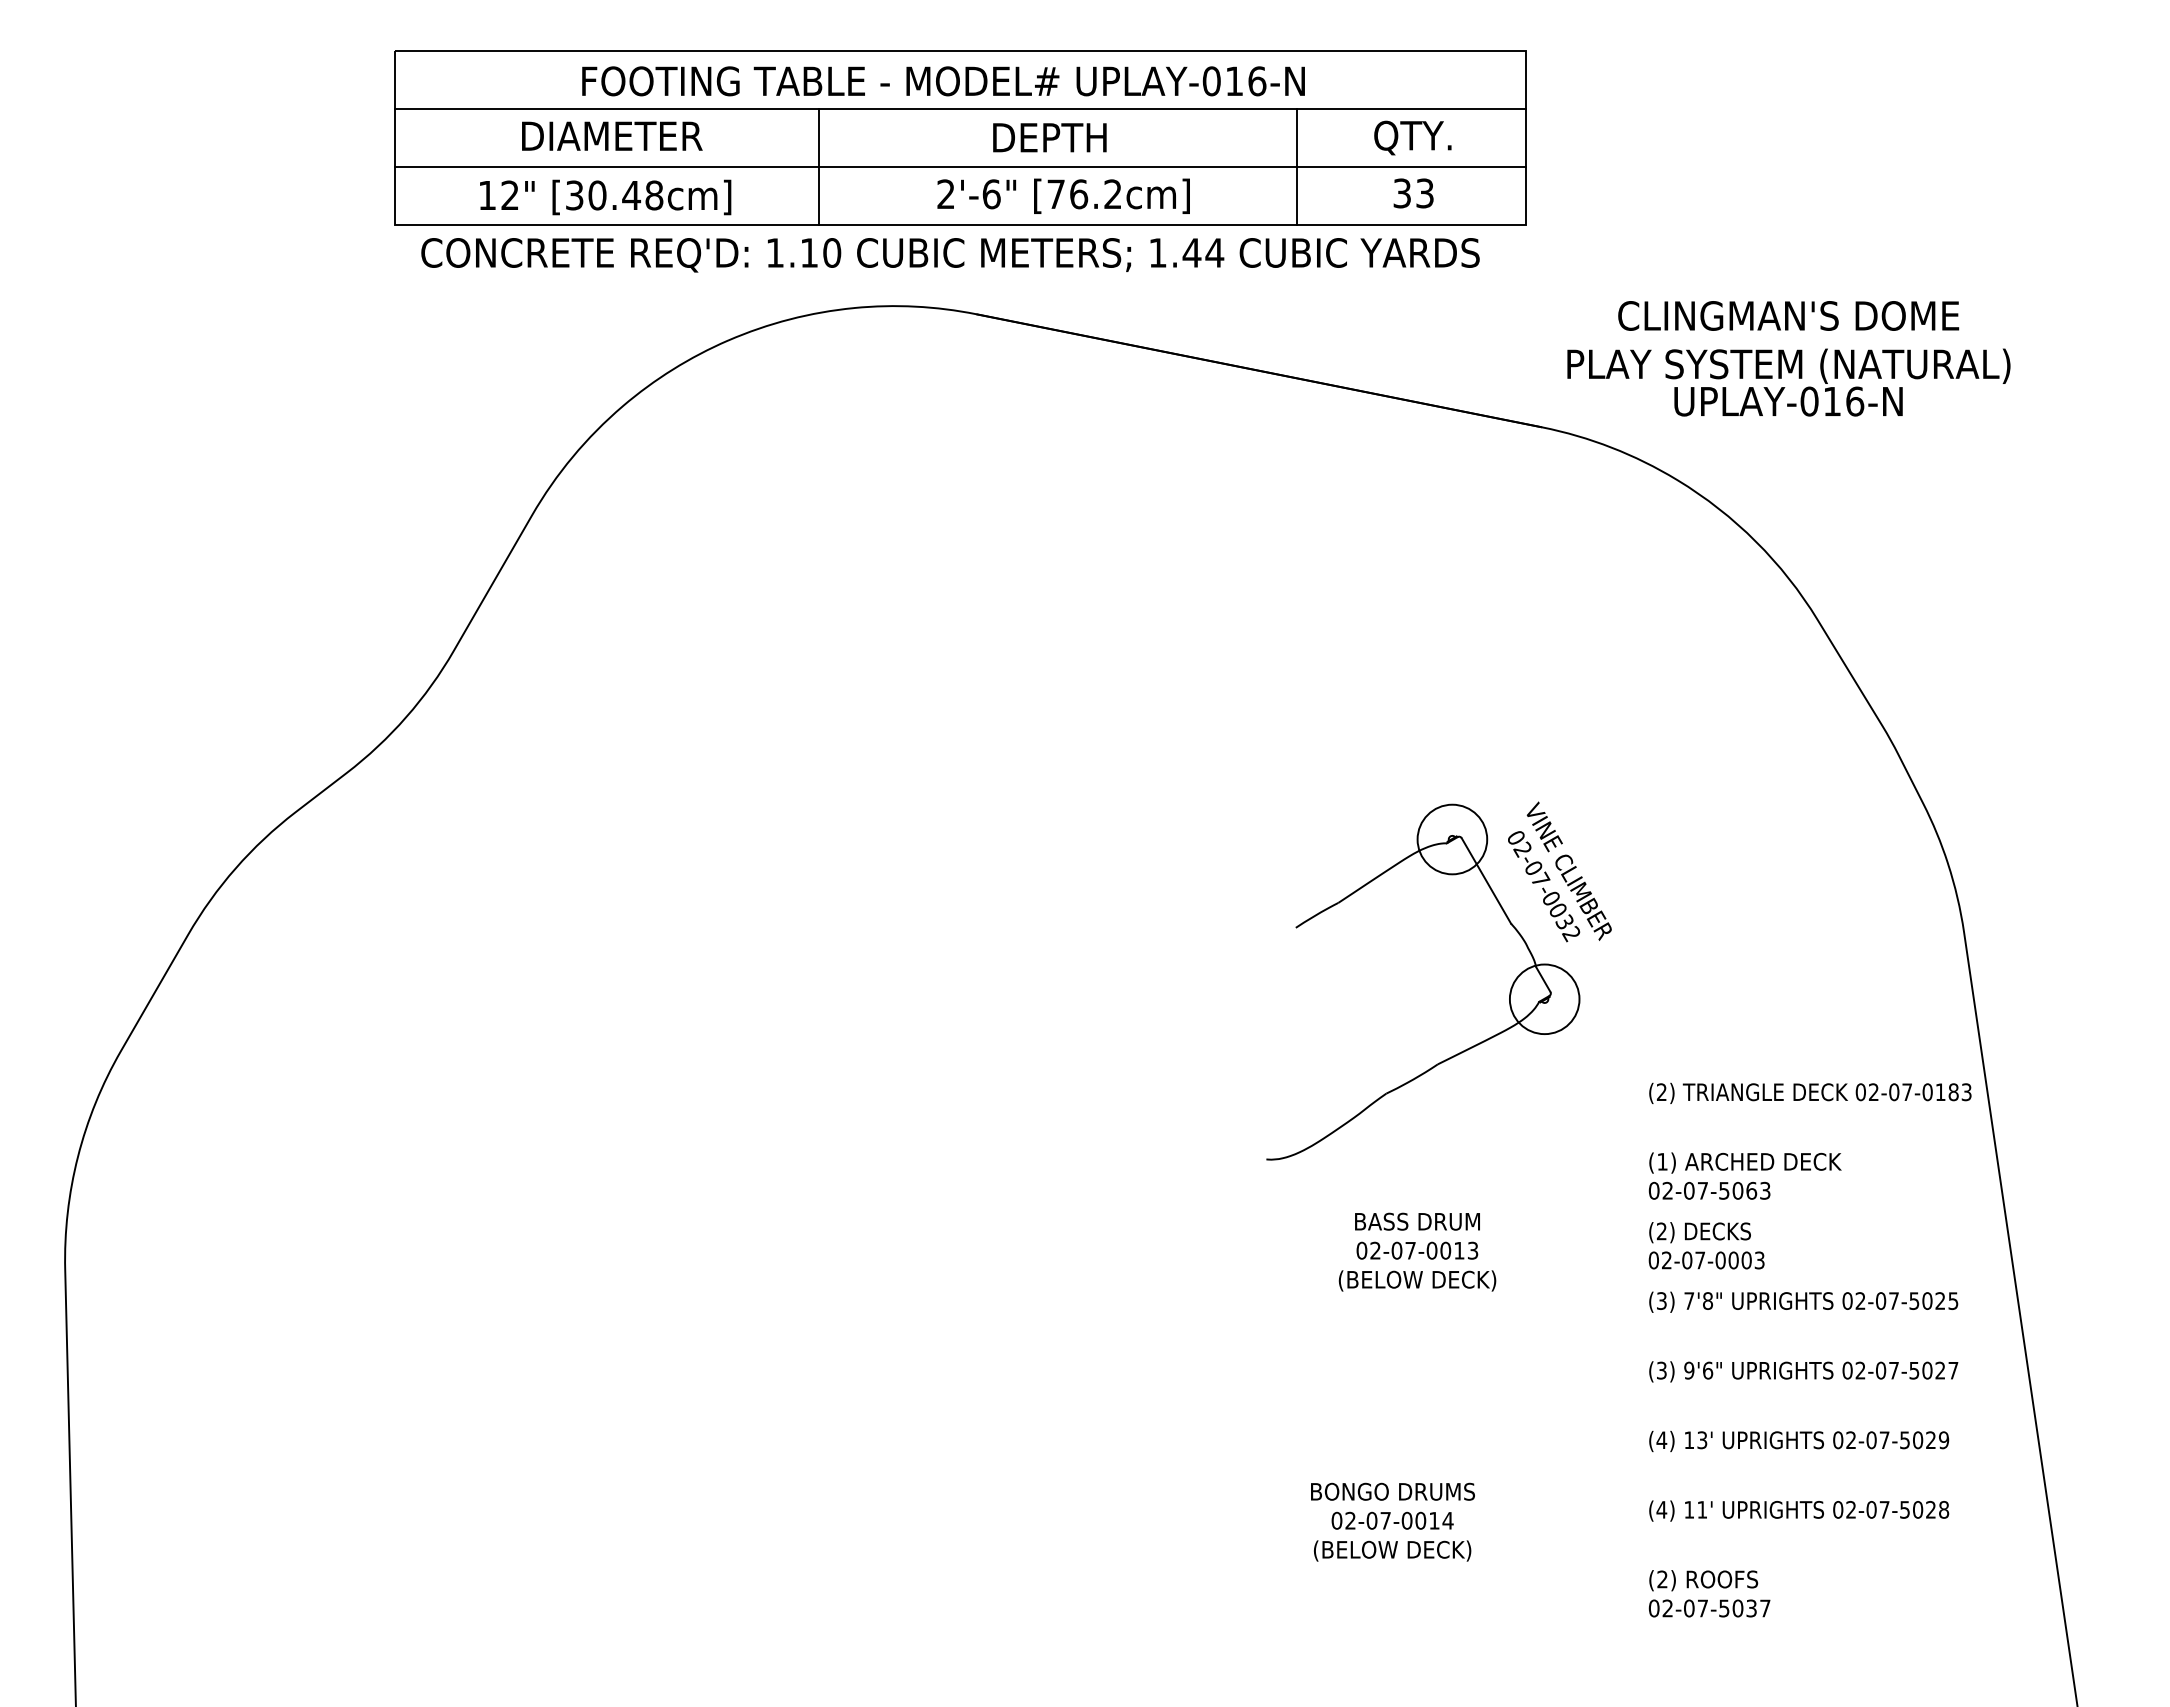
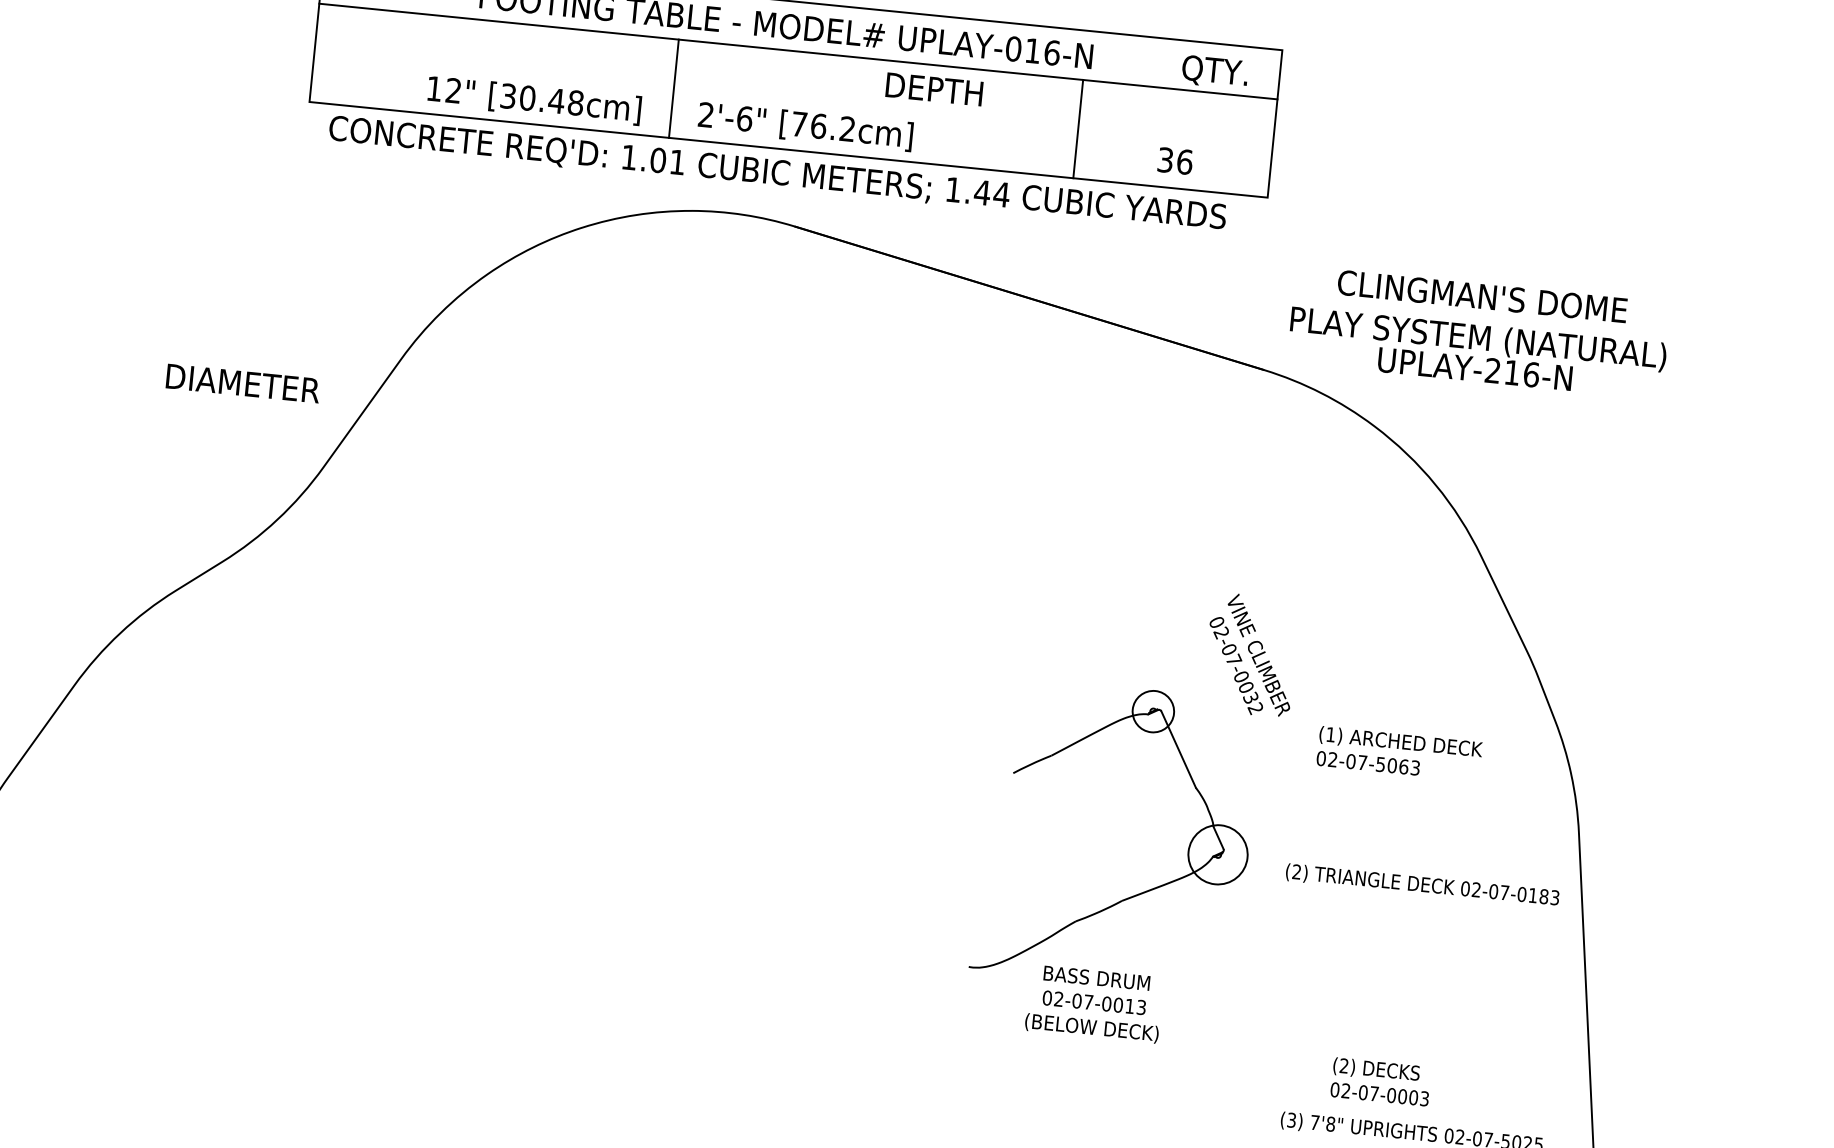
text: (612, 135) -> (243, 382), moved
text: (1049, 137) -> (934, 89), moved
text: (1412, 137) -> (1214, 71), moved
line: (960, 167) -> (793, 100), removed
text: (1425, 193) -> (1185, 162), 33 -> 36
text: (1063, 195) -> (805, 125), moved
text: (605, 197) -> (534, 100), moved
text: (820, 252) -> (667, 160), 1.10 -> 1.01
text: (1809, 401) -> (1492, 370), UPLAY-016-N -> UPLAY-216-N
circle: (1452, 839) -> (1153, 711), size x0.7
text: (1559, 871) -> (1250, 654), moved
text: (1810, 1092) -> (1422, 884), moved
text: (1744, 1175) -> (1399, 753), moved
text: (1706, 1245) -> (1380, 1081), moved
text: (1417, 1251) -> (1094, 1003), moved

